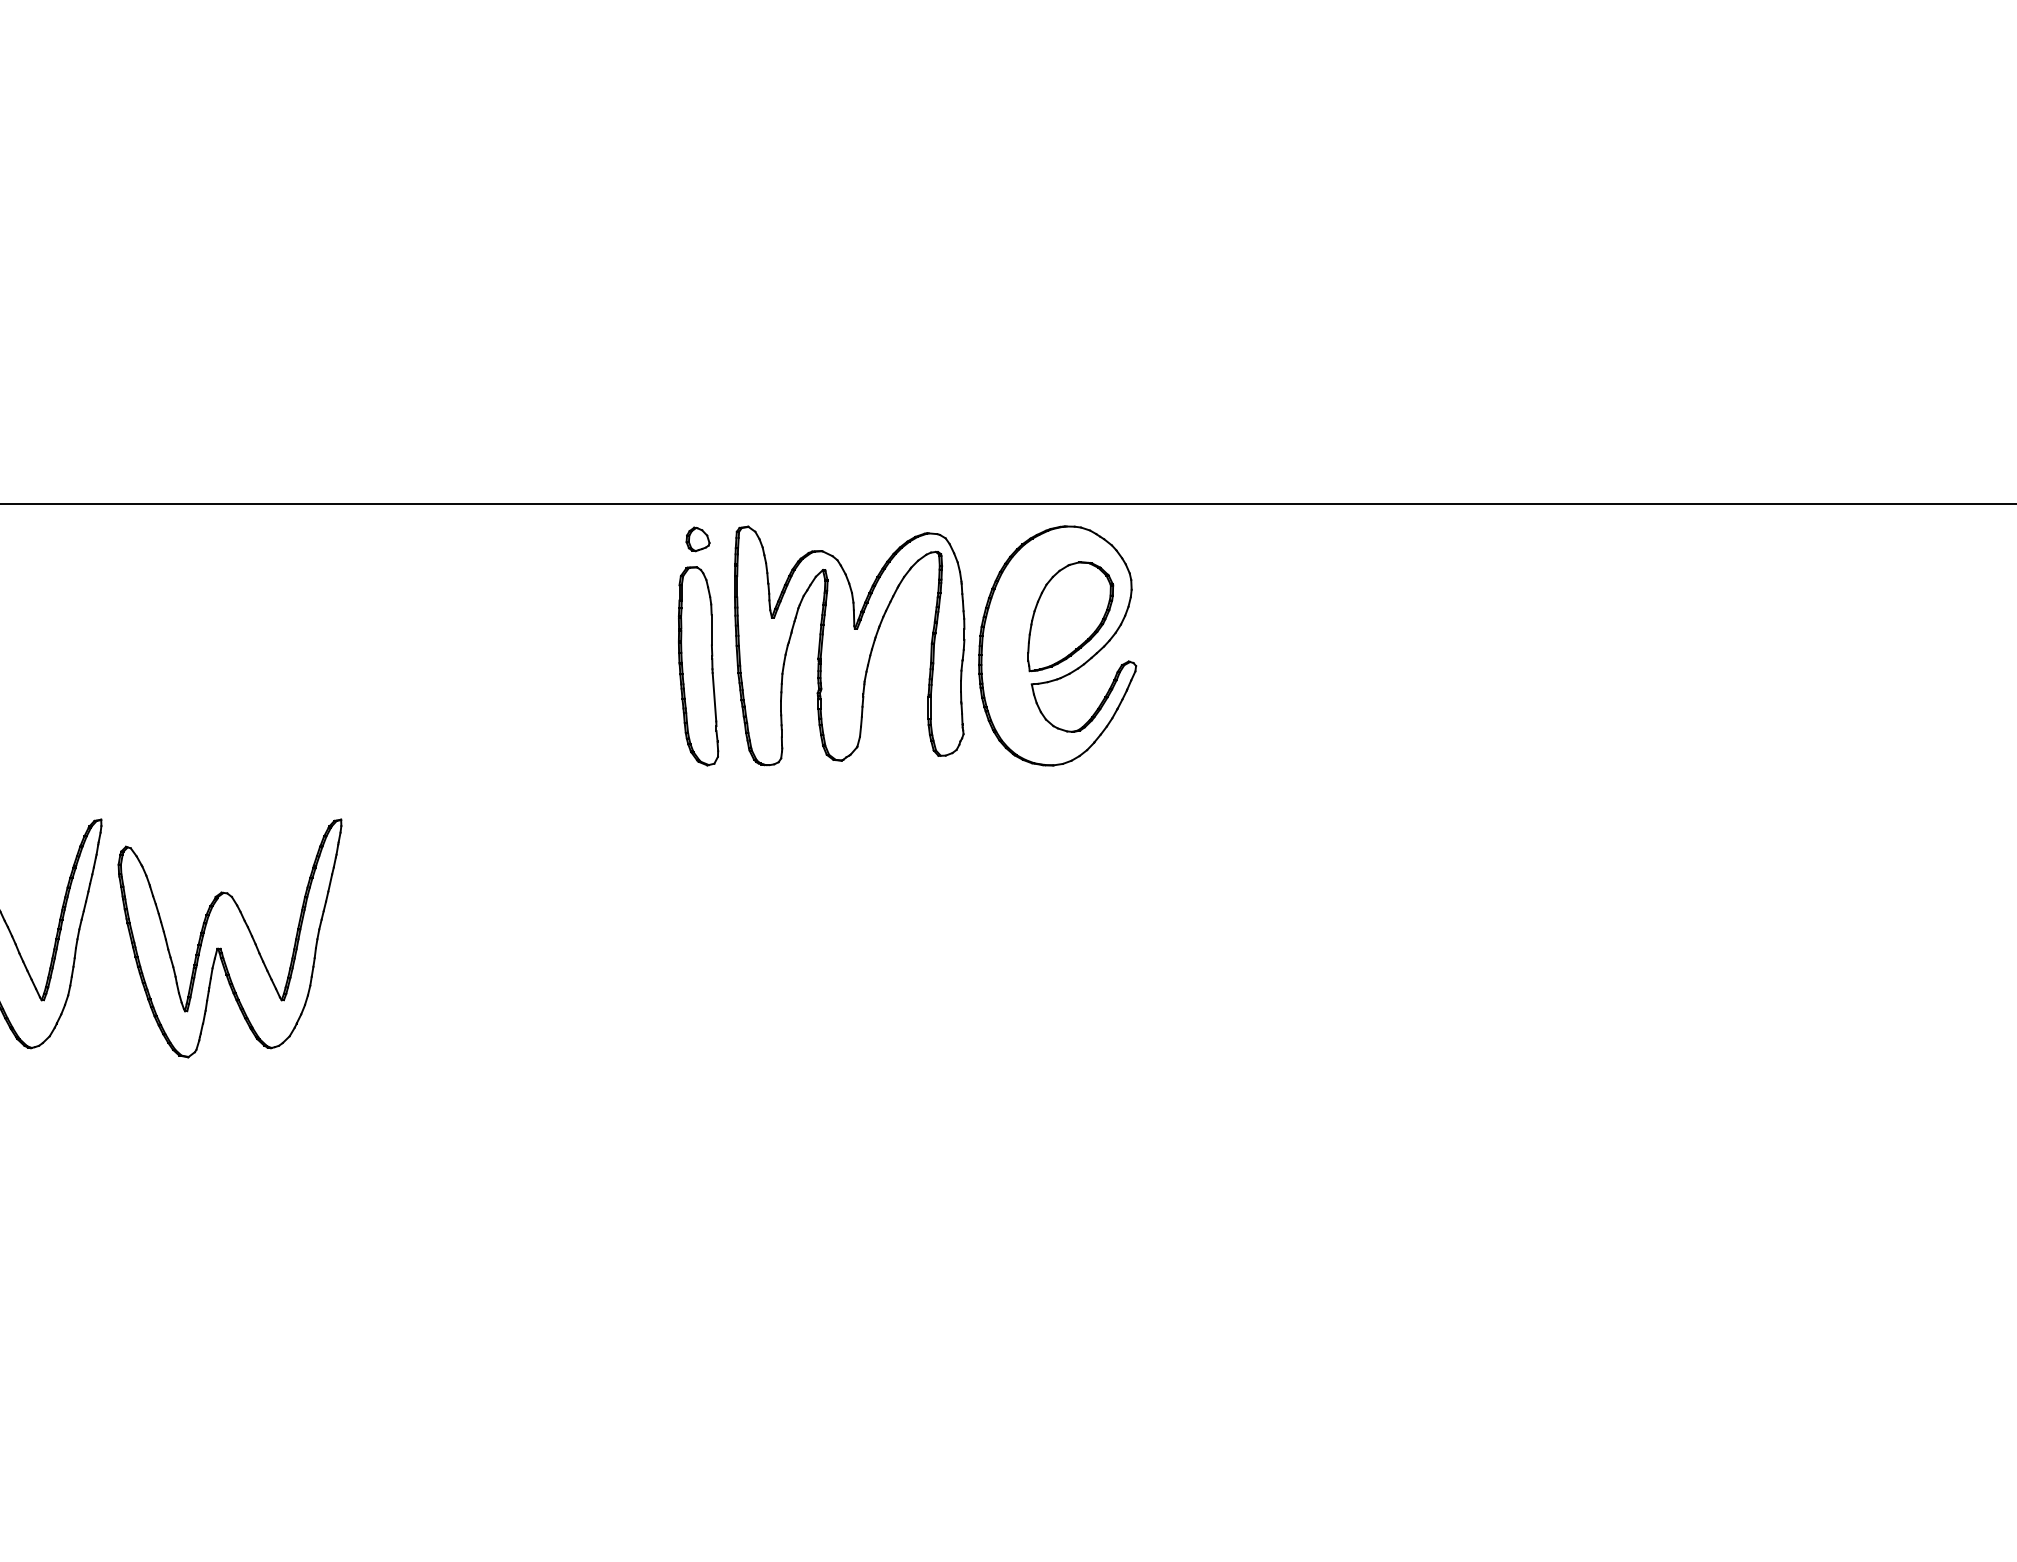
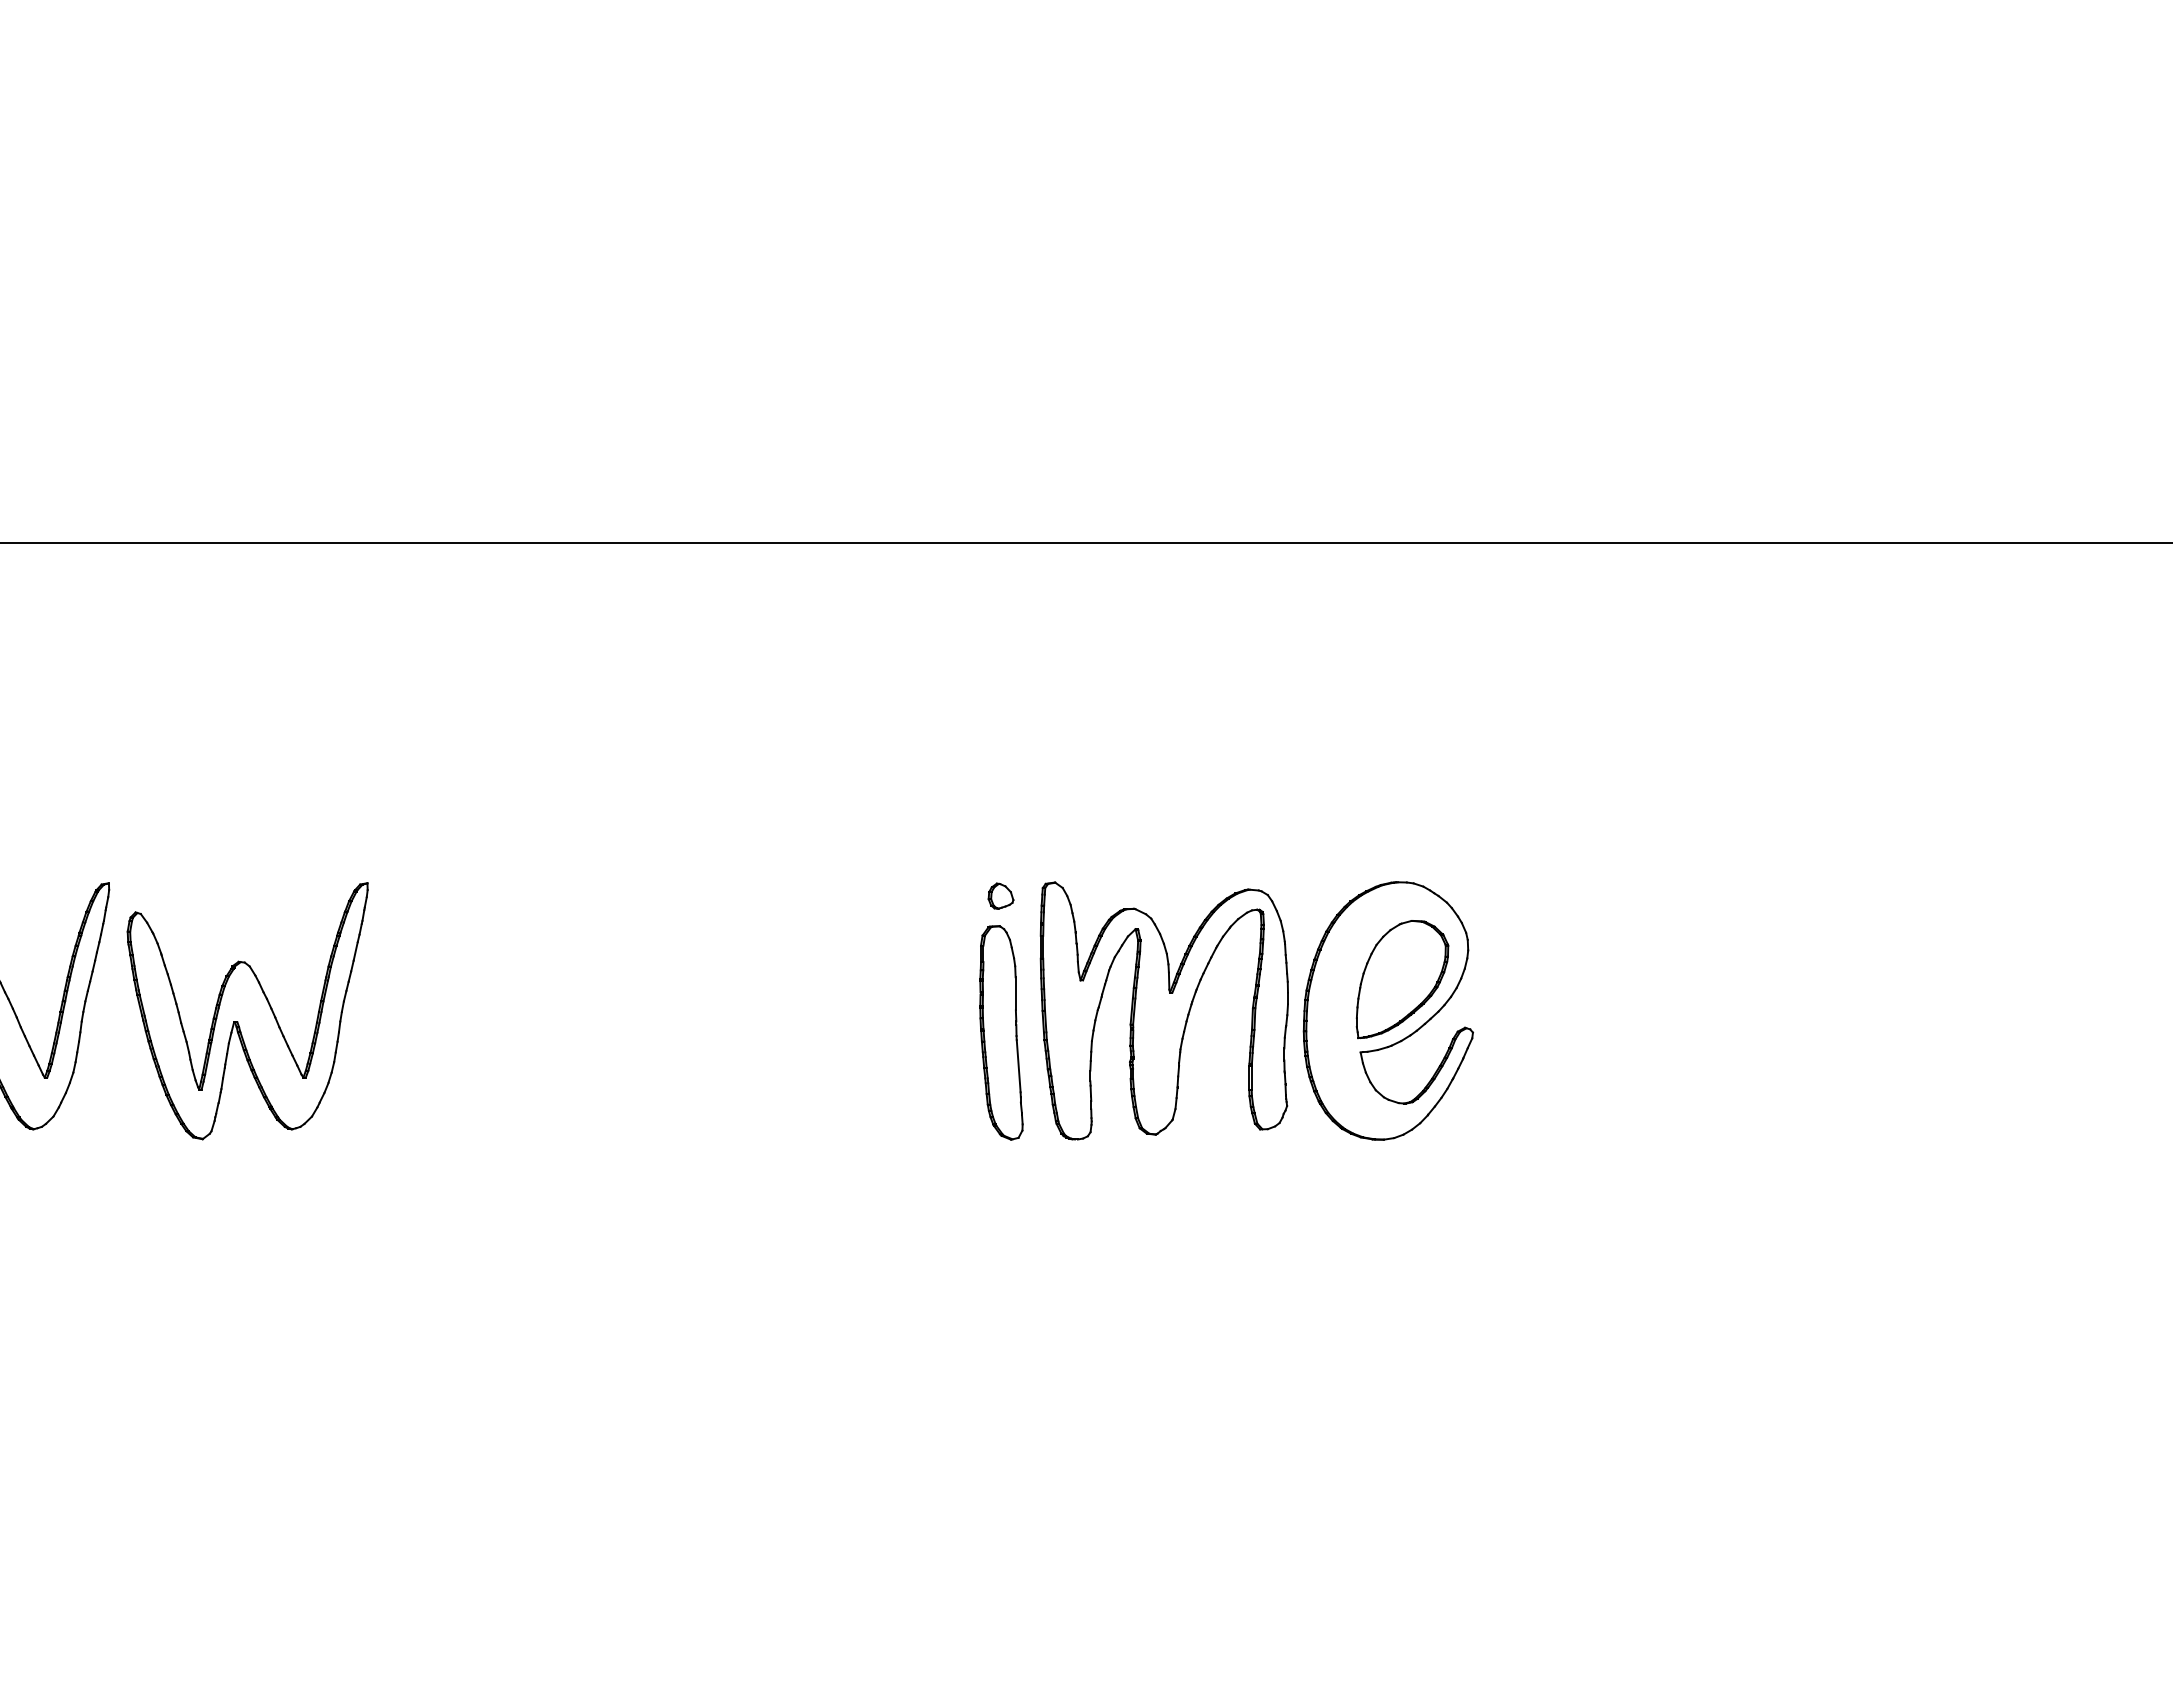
part: (930, 645) -> (1251, 1010), moved

